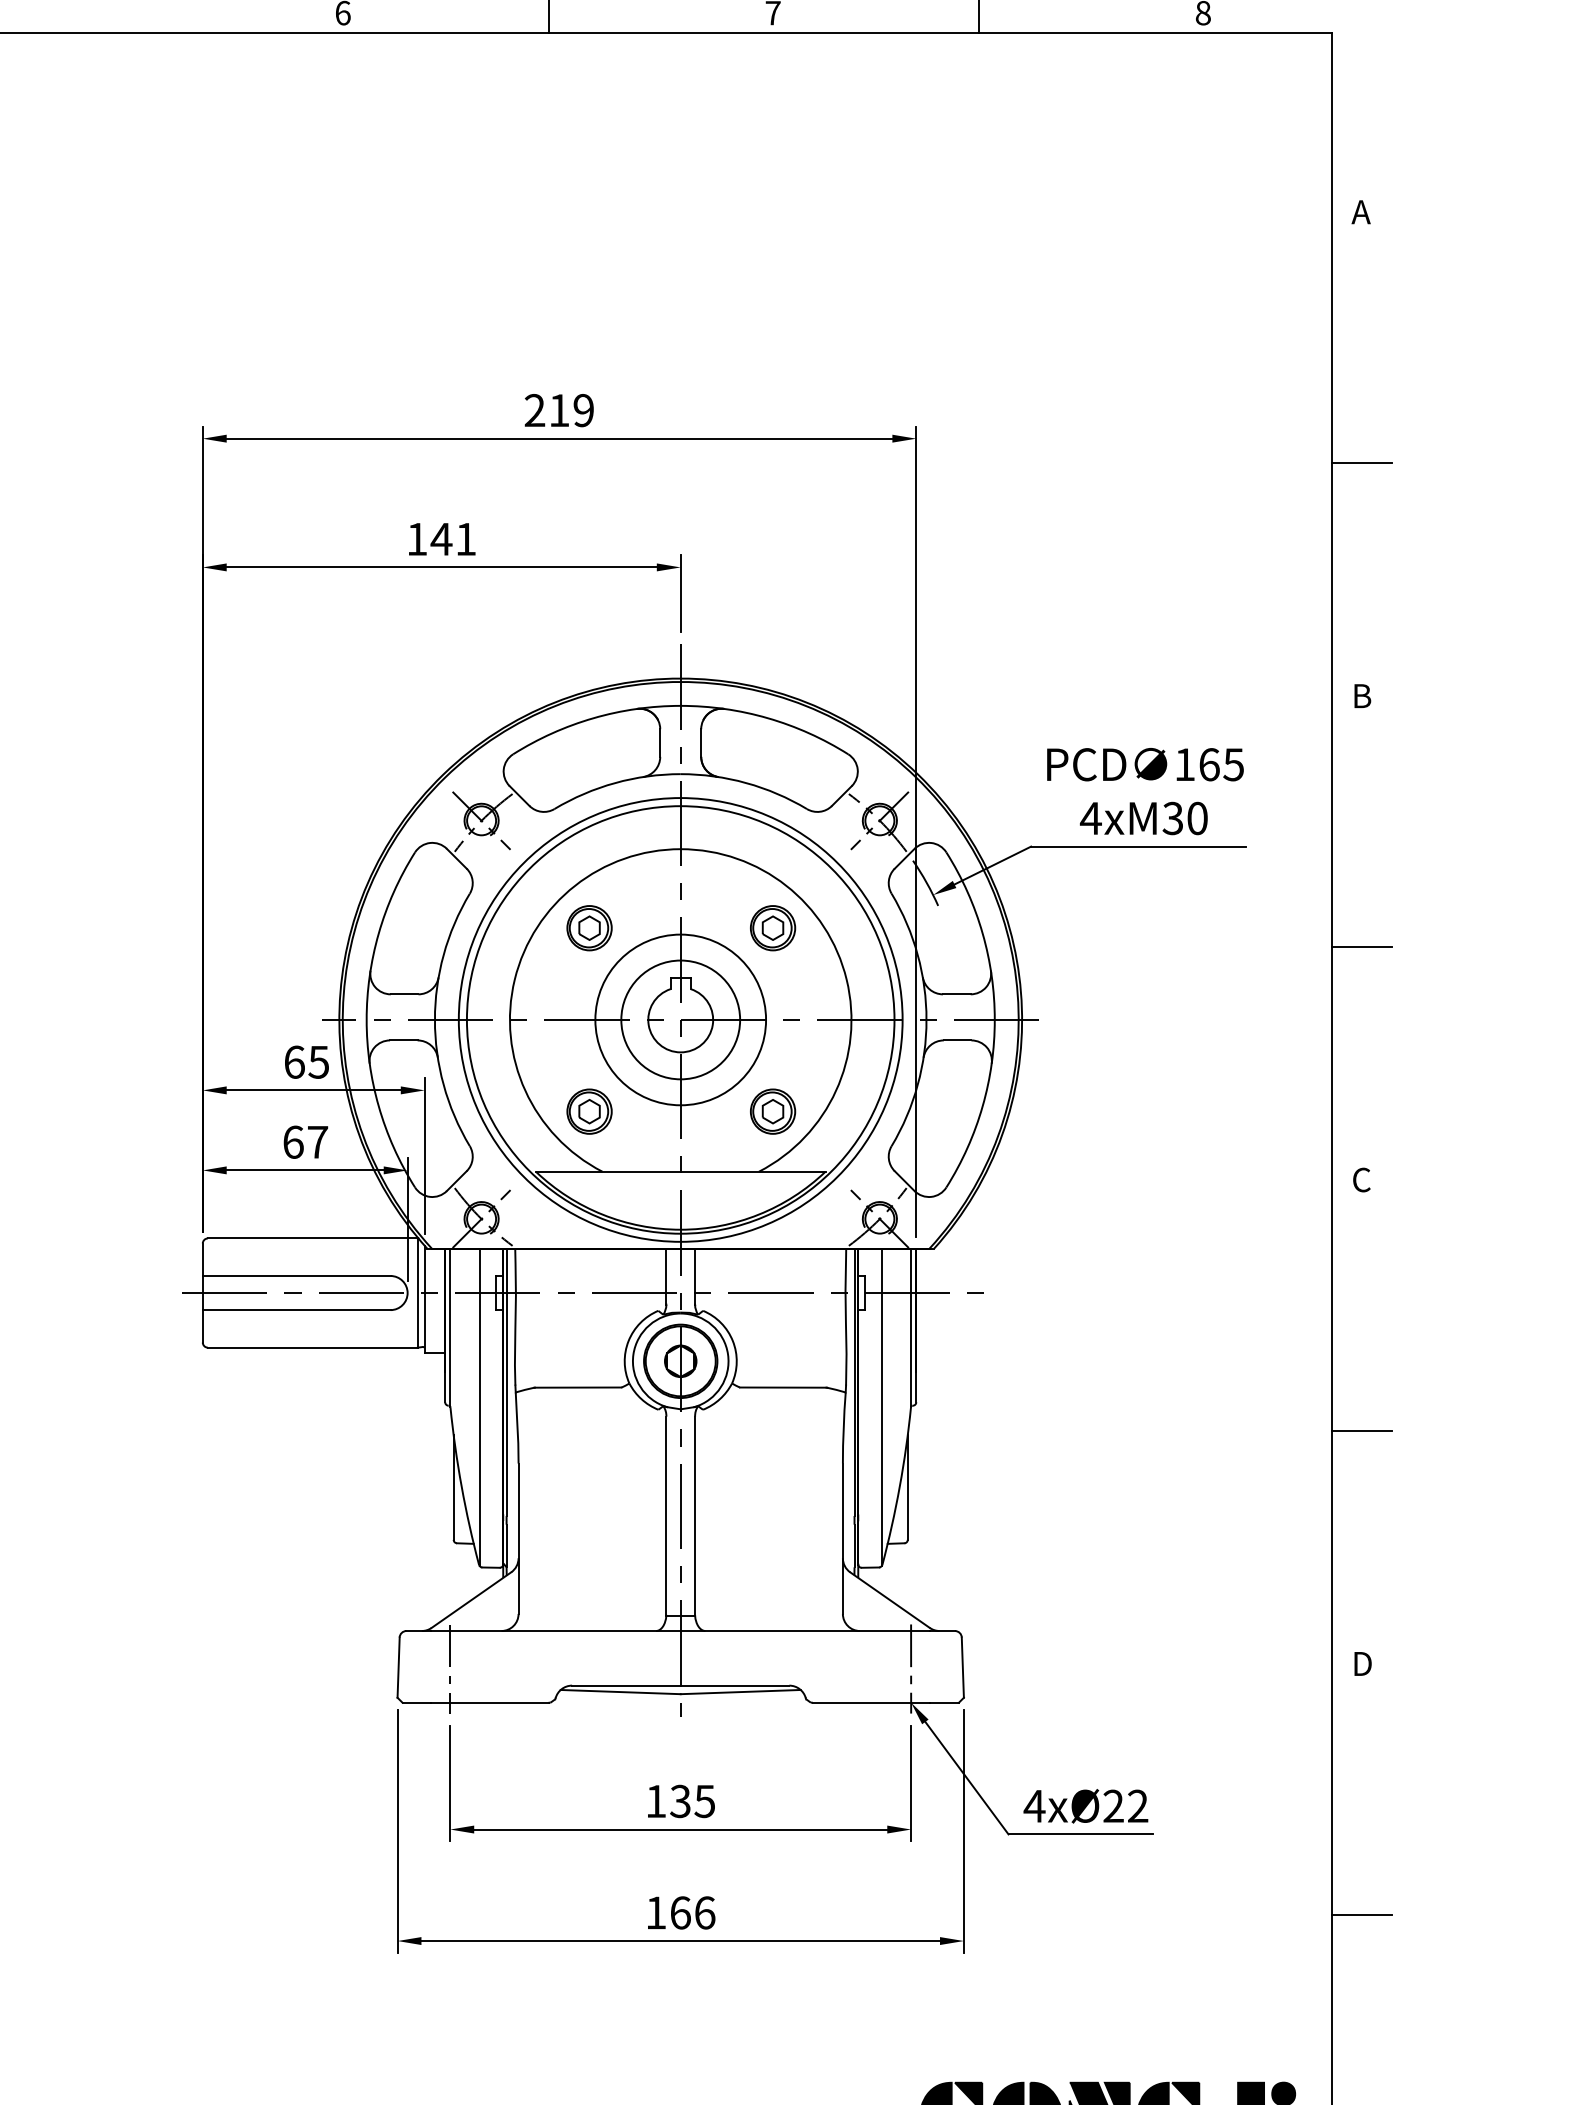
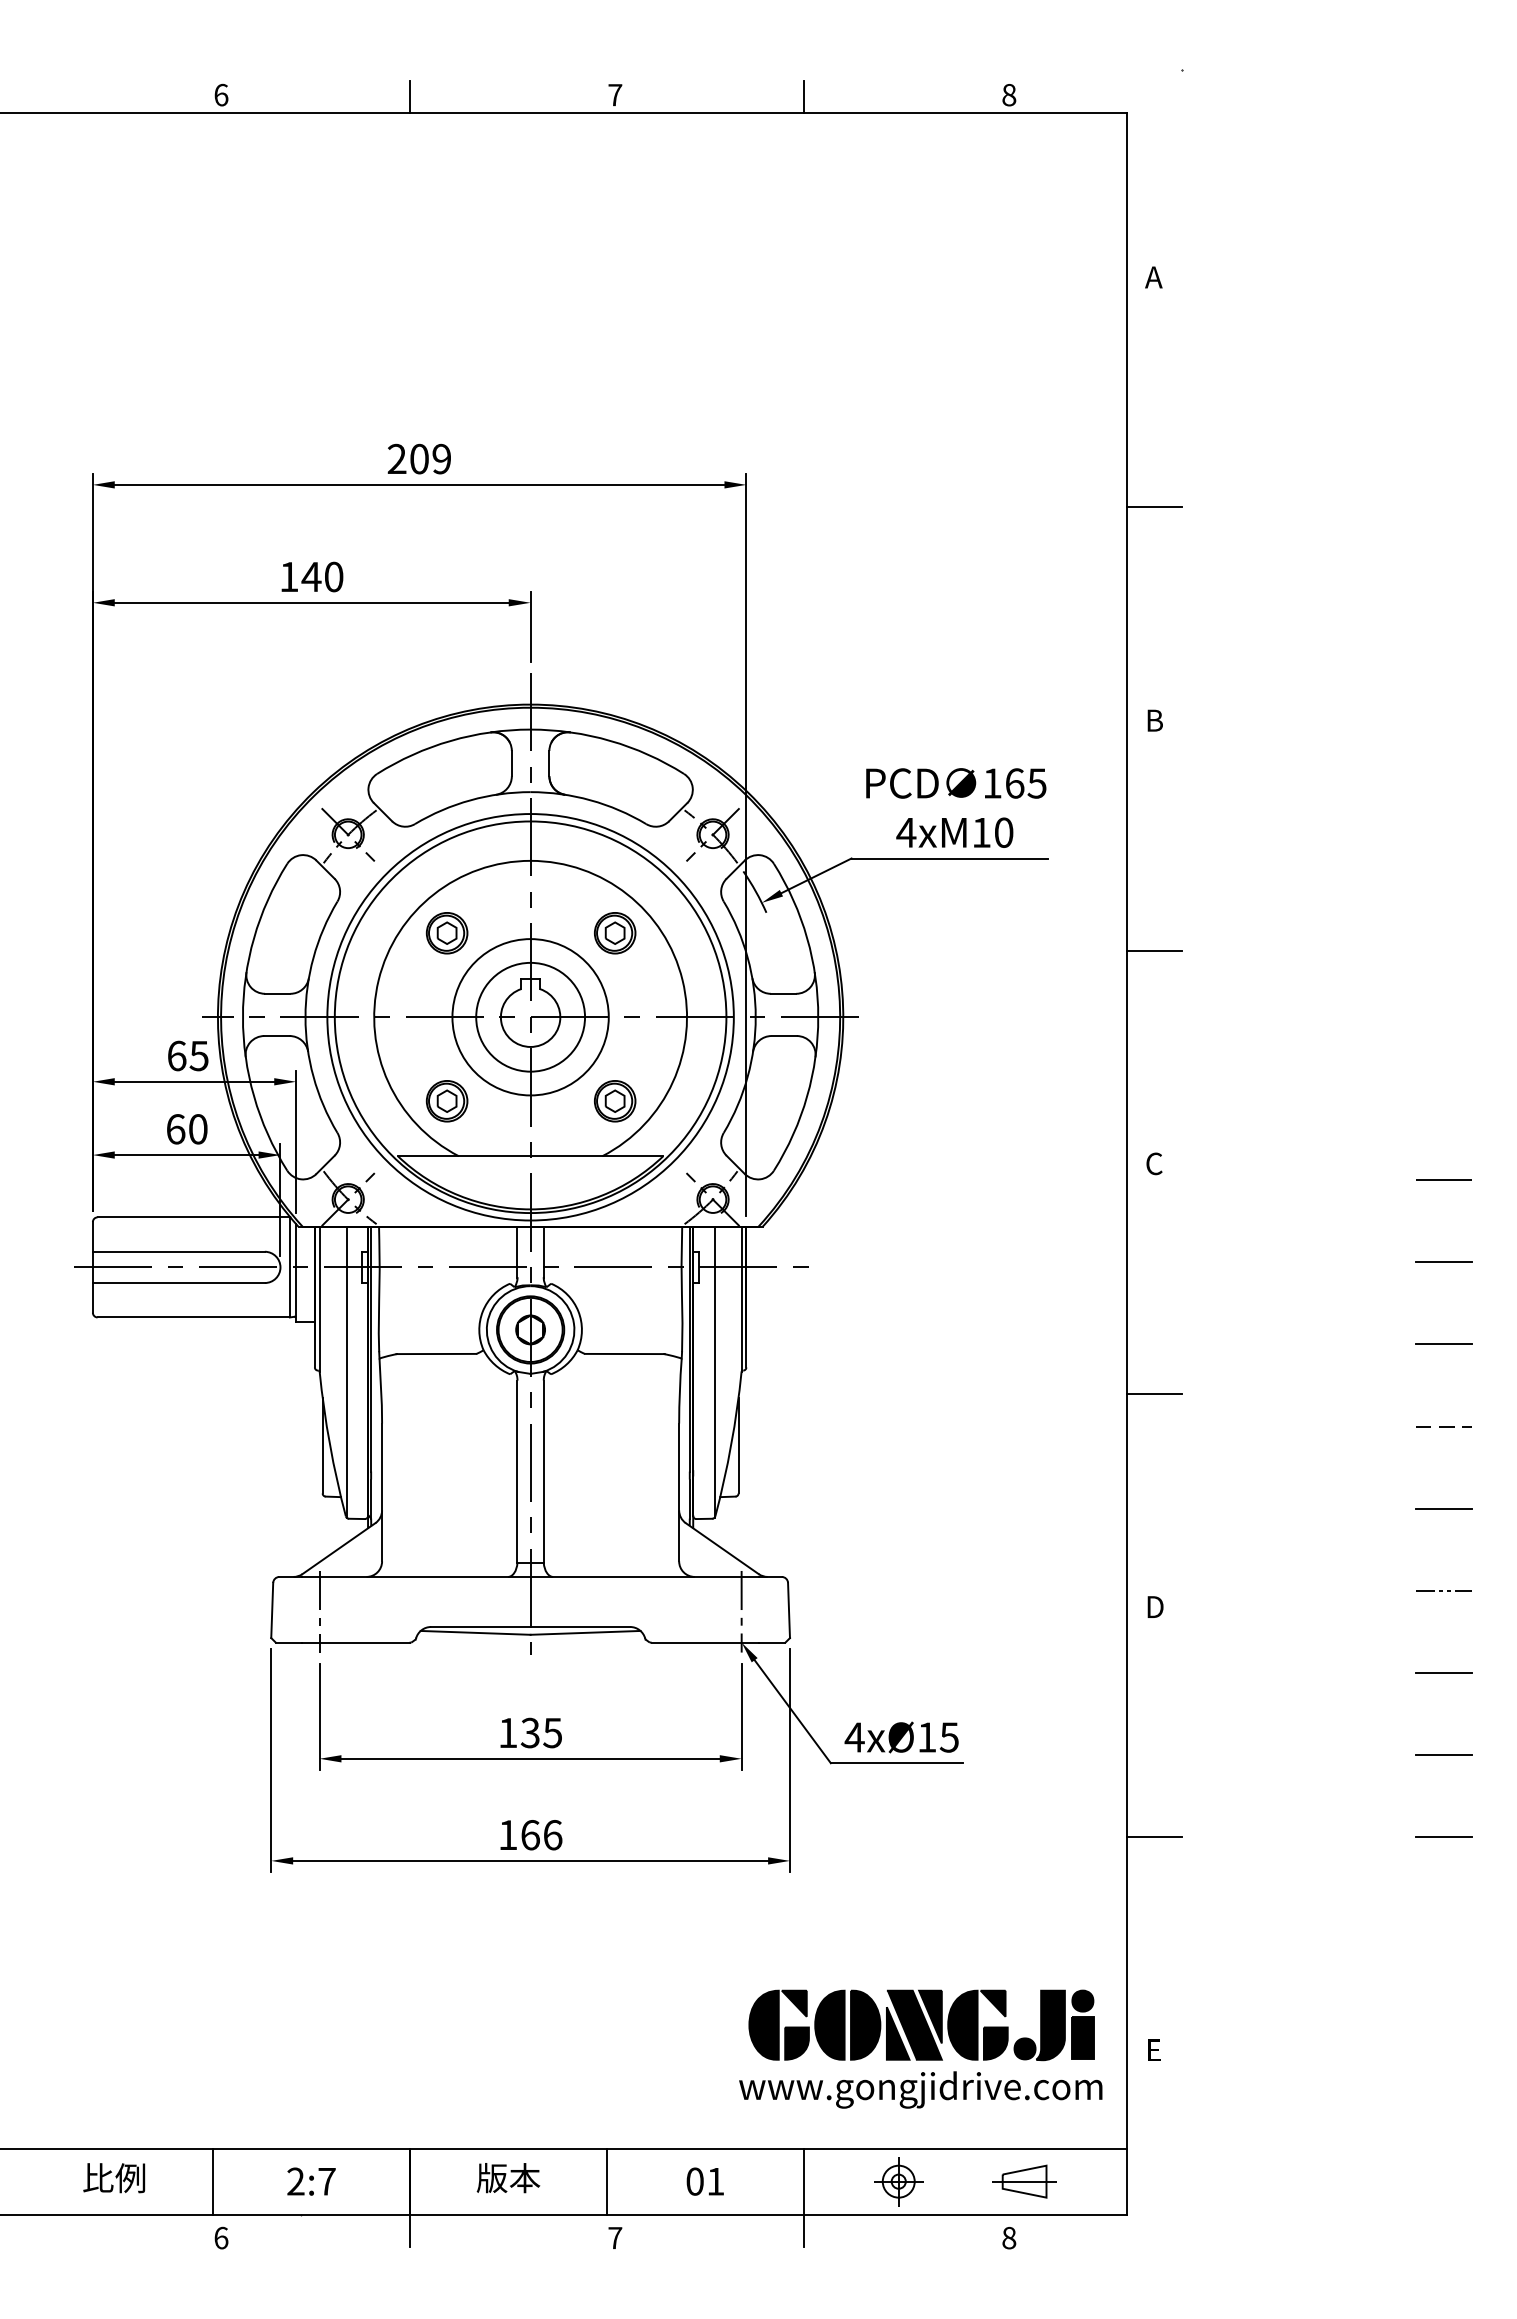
text: (559, 409) -> (419, 458), 219 -> 209
text: (466, 538) -> (334, 576), 141 -> 140
text: (1172, 818) -> (981, 832), 4xM30 -> 4xM10
text: (318, 1142) -> (198, 1129), 67 -> 60
text: (1124, 1806) -> (937, 1737), 4xØ22 -> 4xØ15

